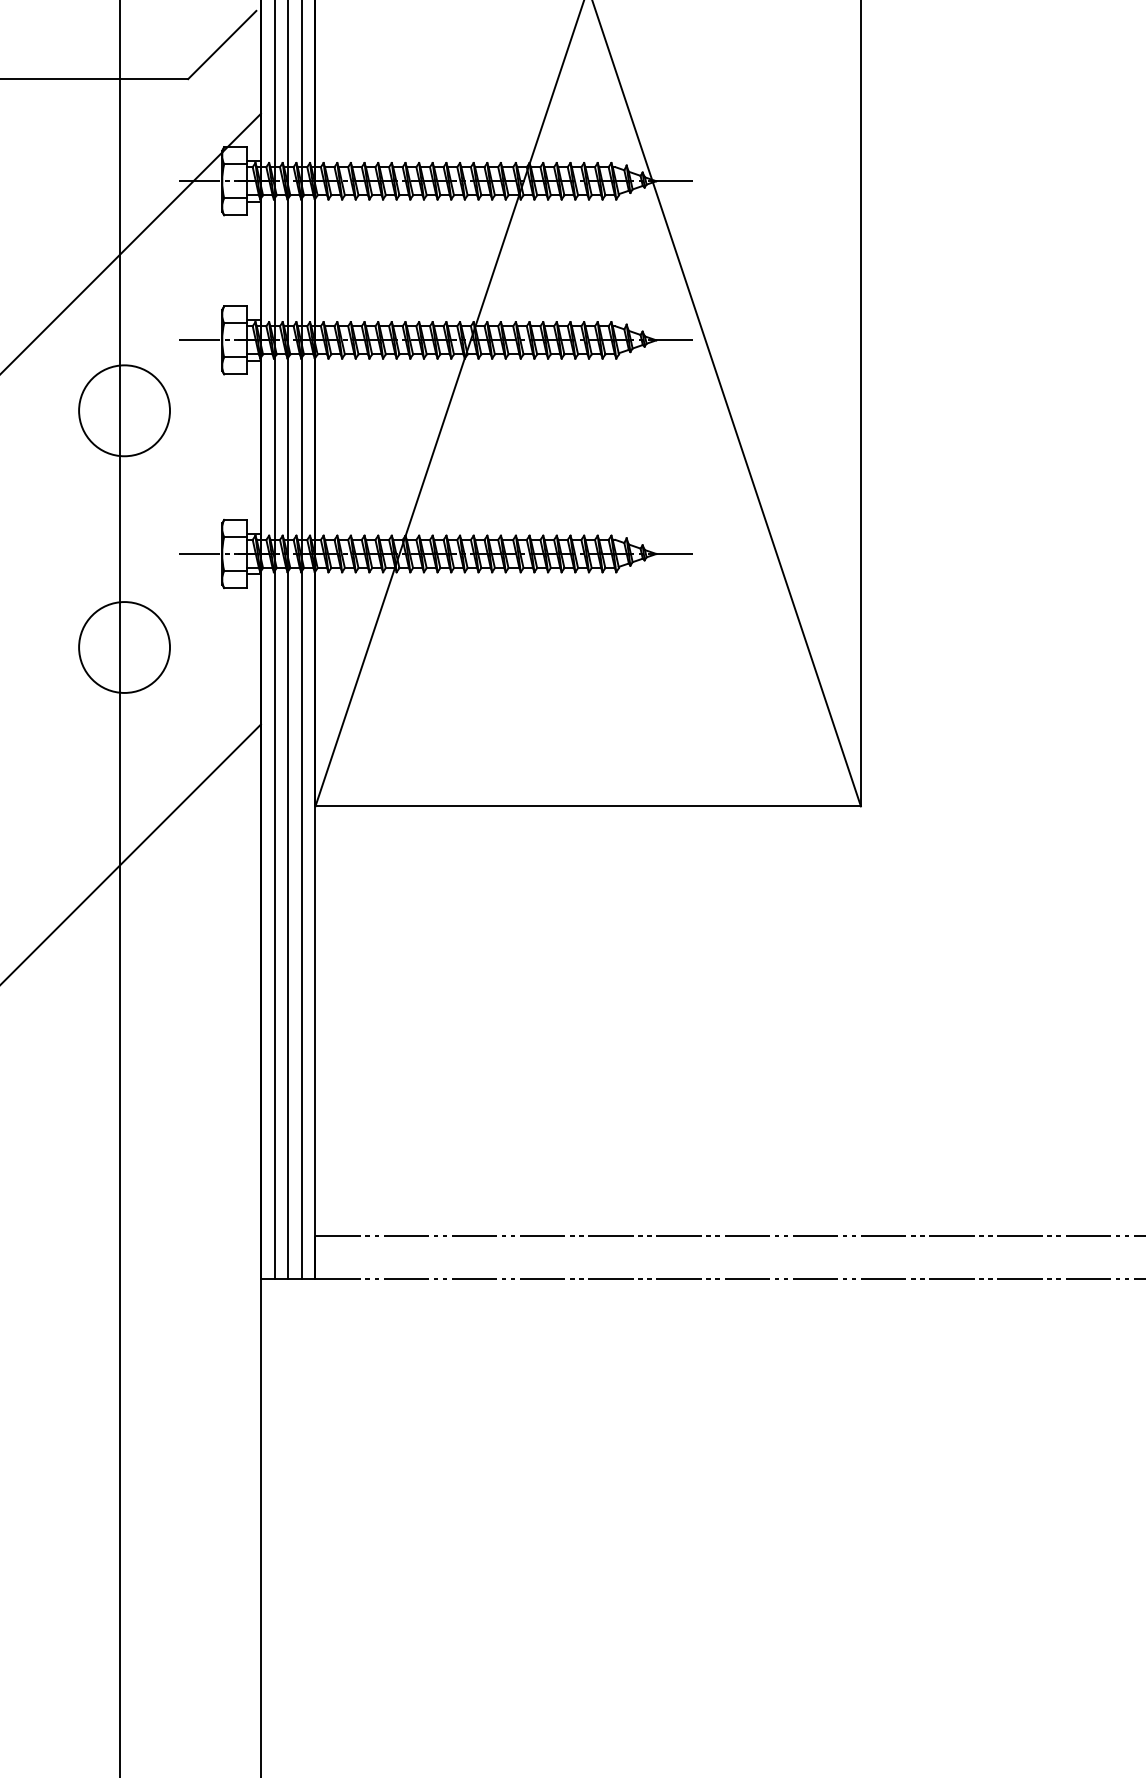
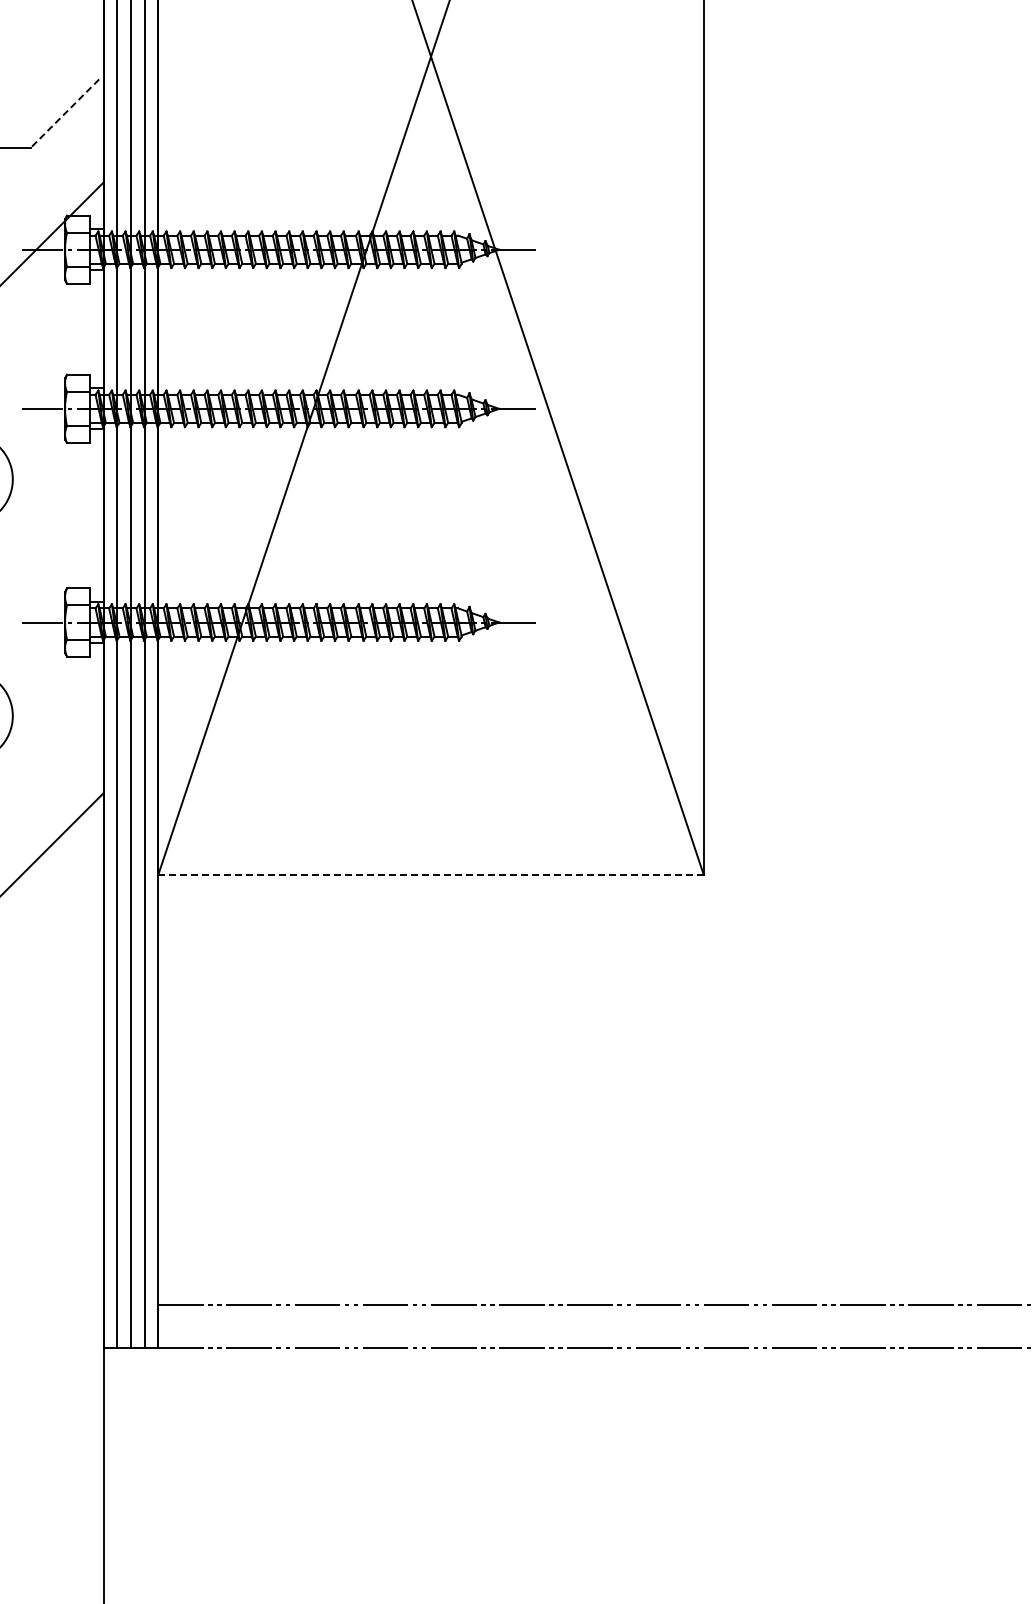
line: (221, 45) -> (64, 114), solid -> dashed
line: (588, 806) -> (431, 875), solid -> dashed

